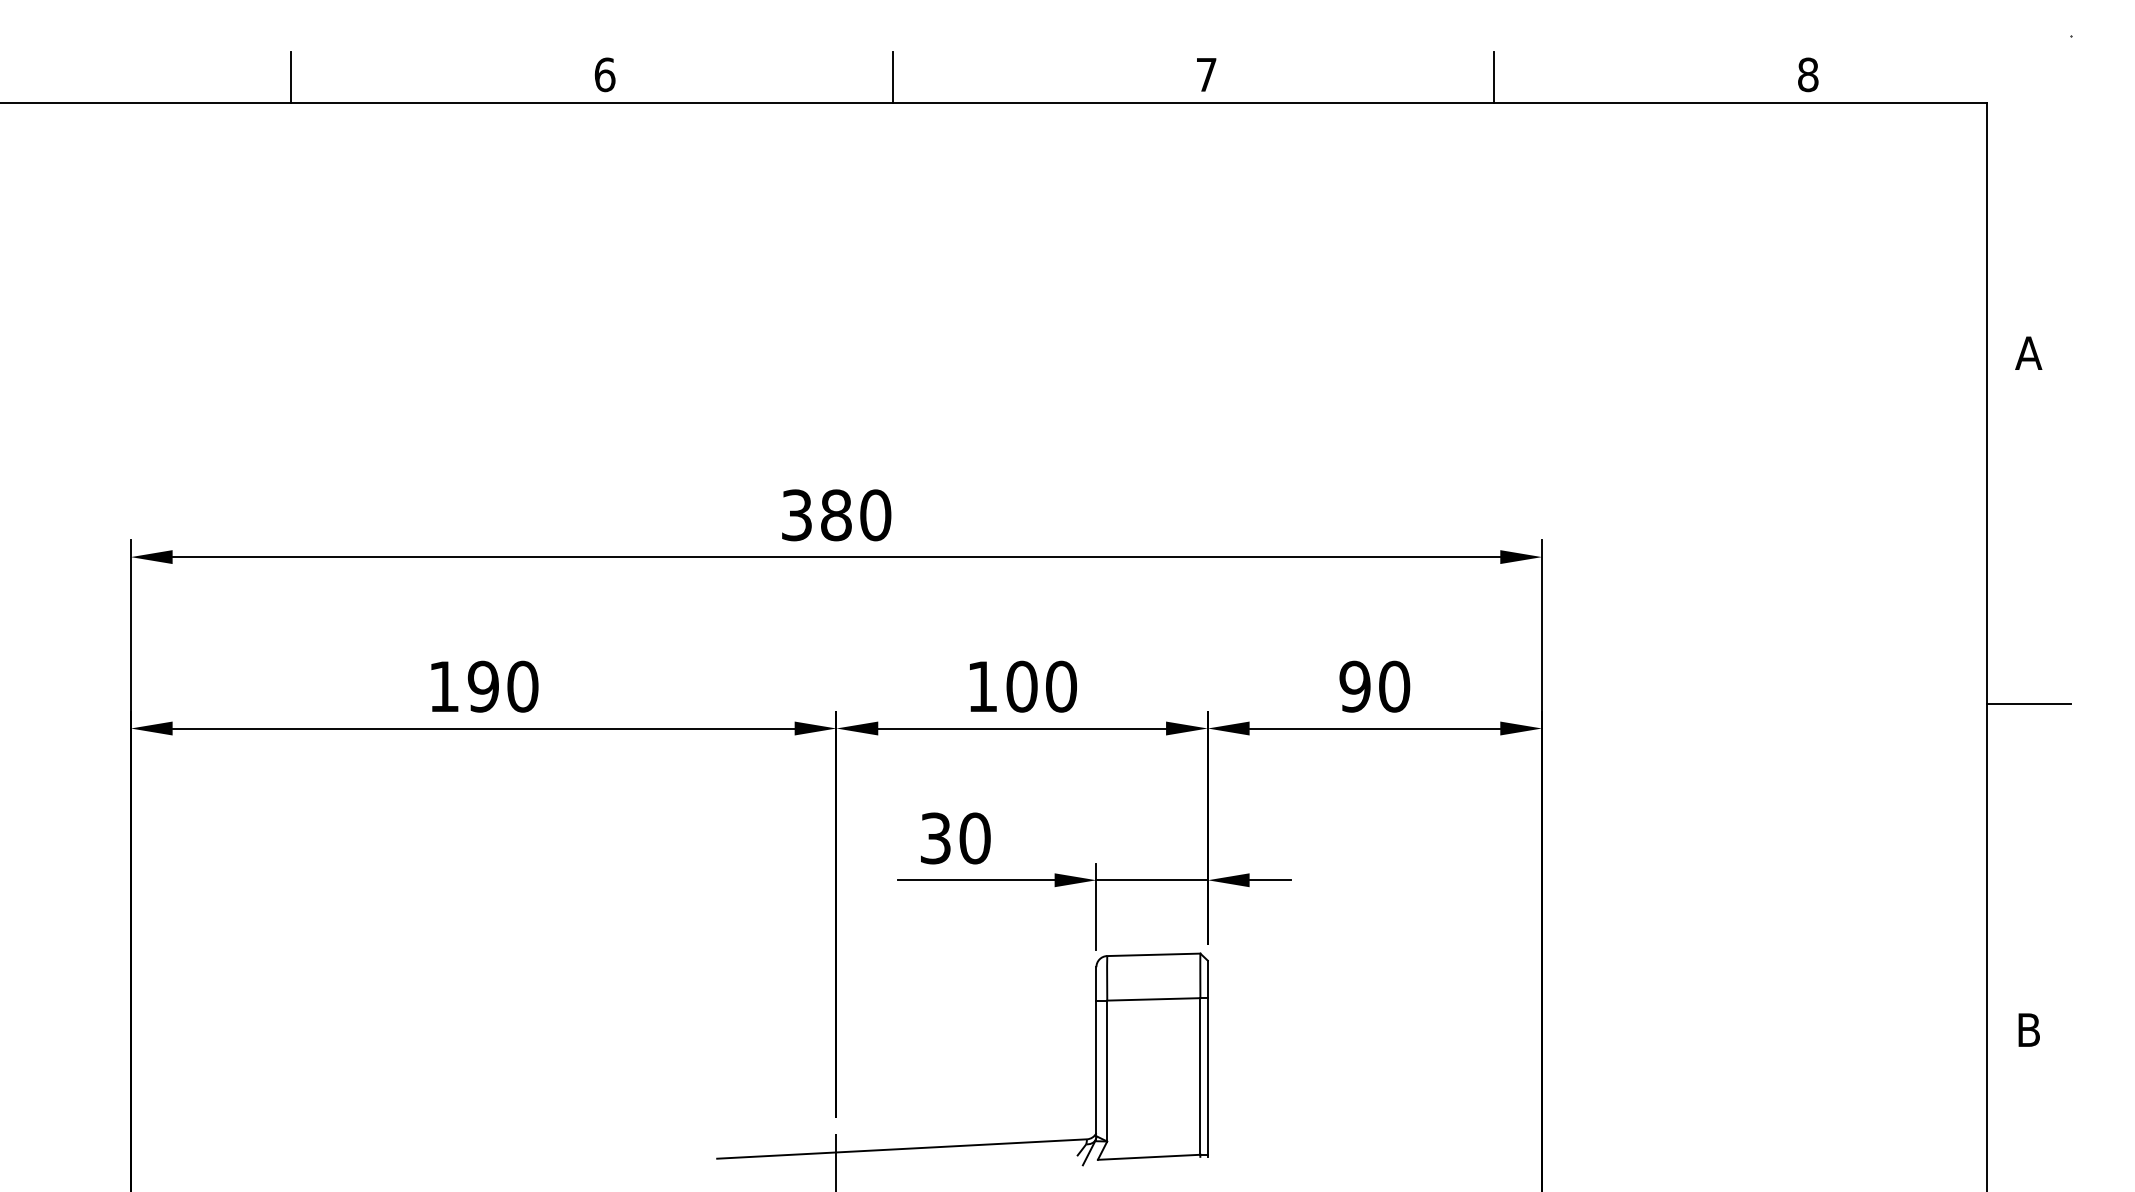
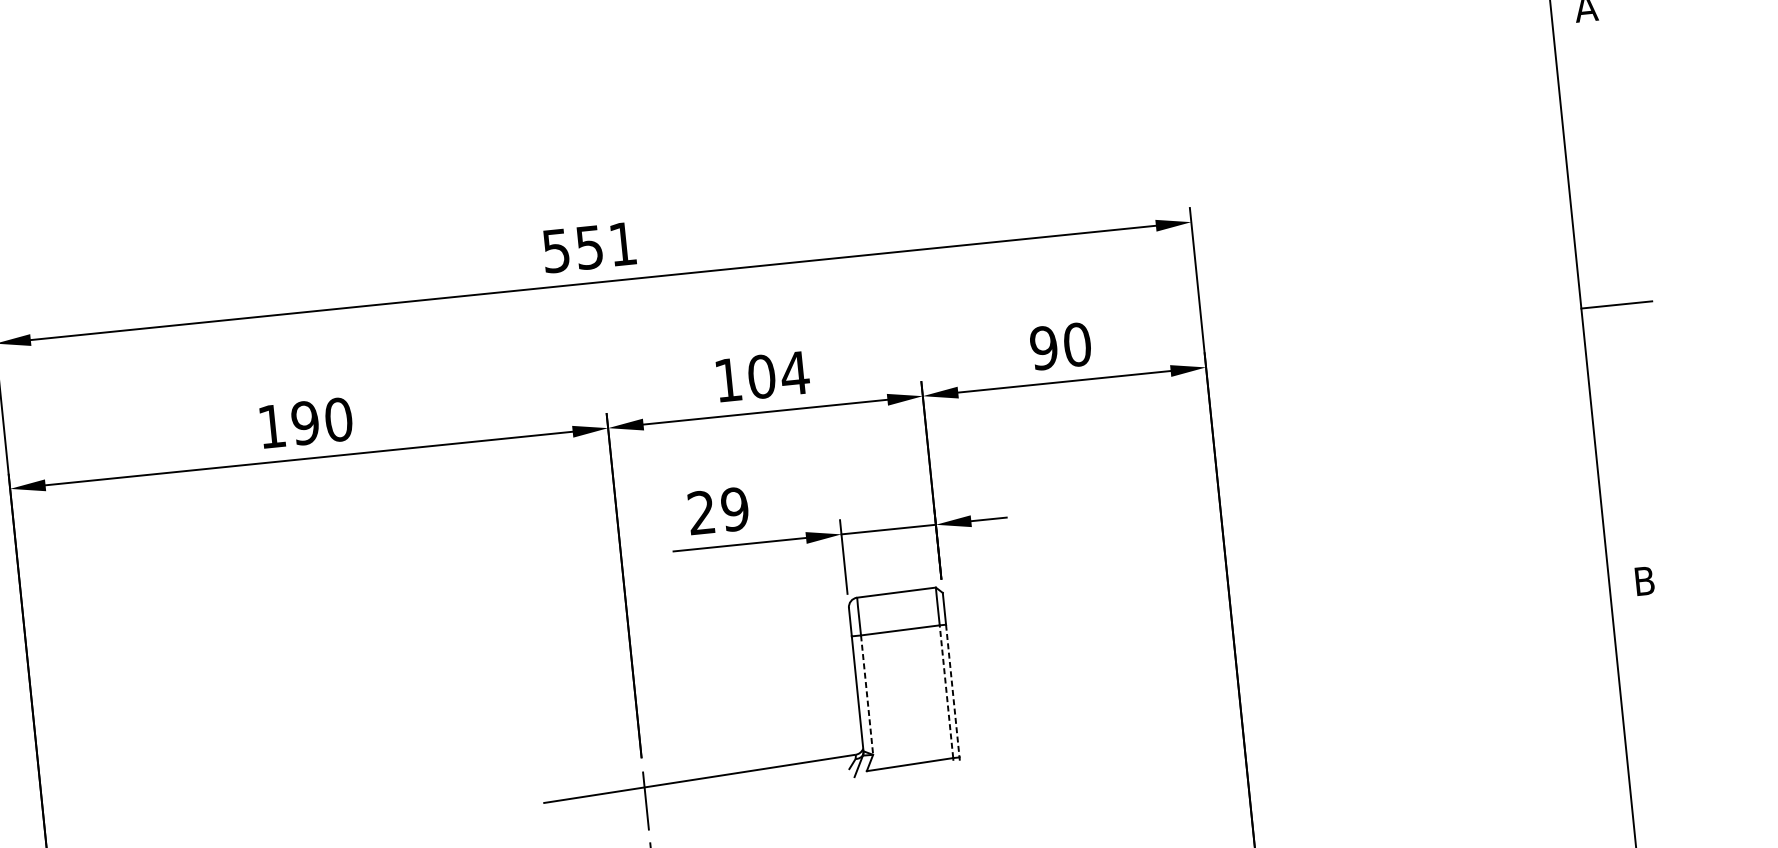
text: (836, 515) -> (589, 247), 380 -> 551
text: (1060, 686) -> (794, 373), 100 -> 104
text: (955, 838) -> (718, 511), 30 -> 29
line: (1107, 1071) -> (867, 695), solid -> dashed
line: (1200, 1075) -> (946, 690), solid -> dashed
line: (1207, 1076) -> (952, 691), solid -> dashed

